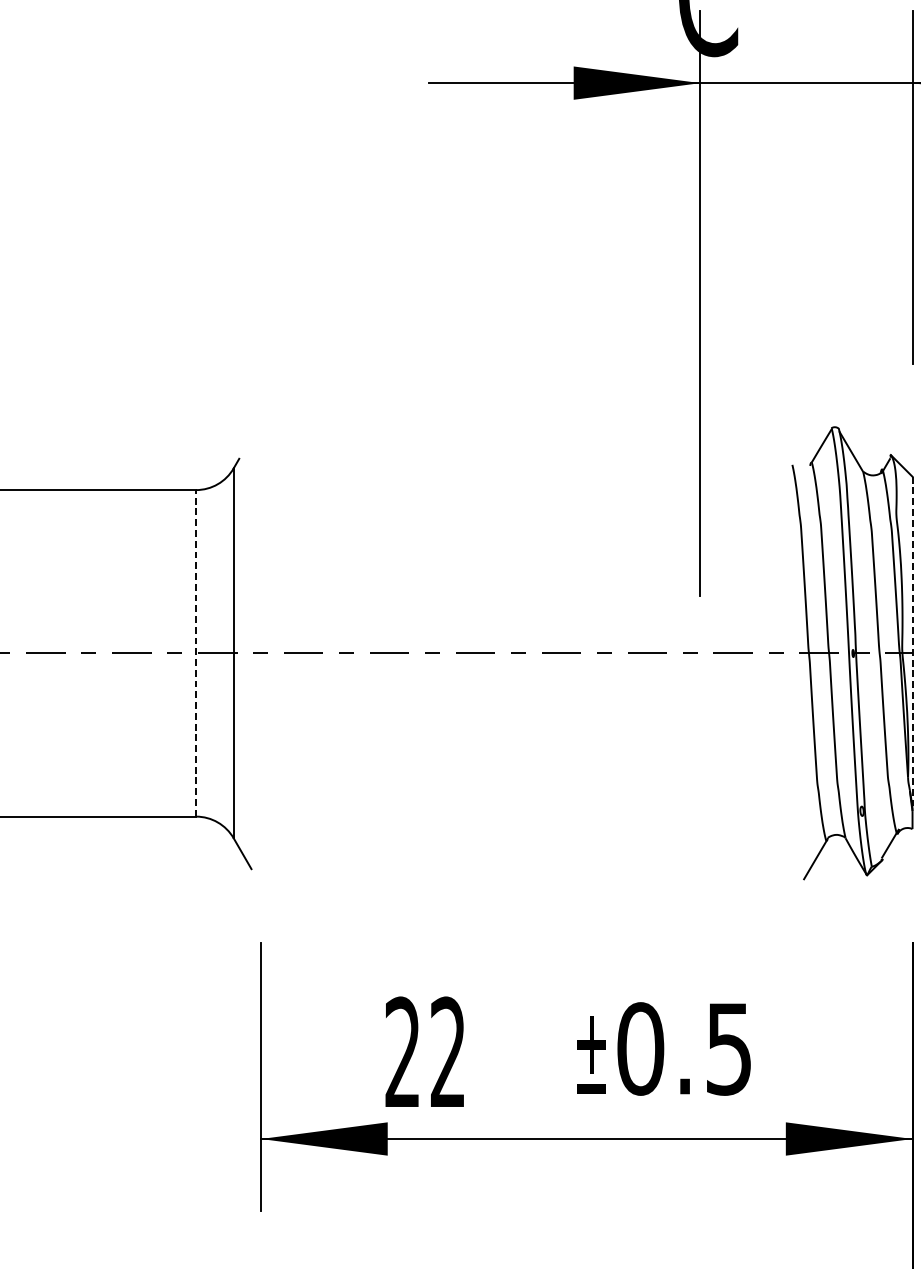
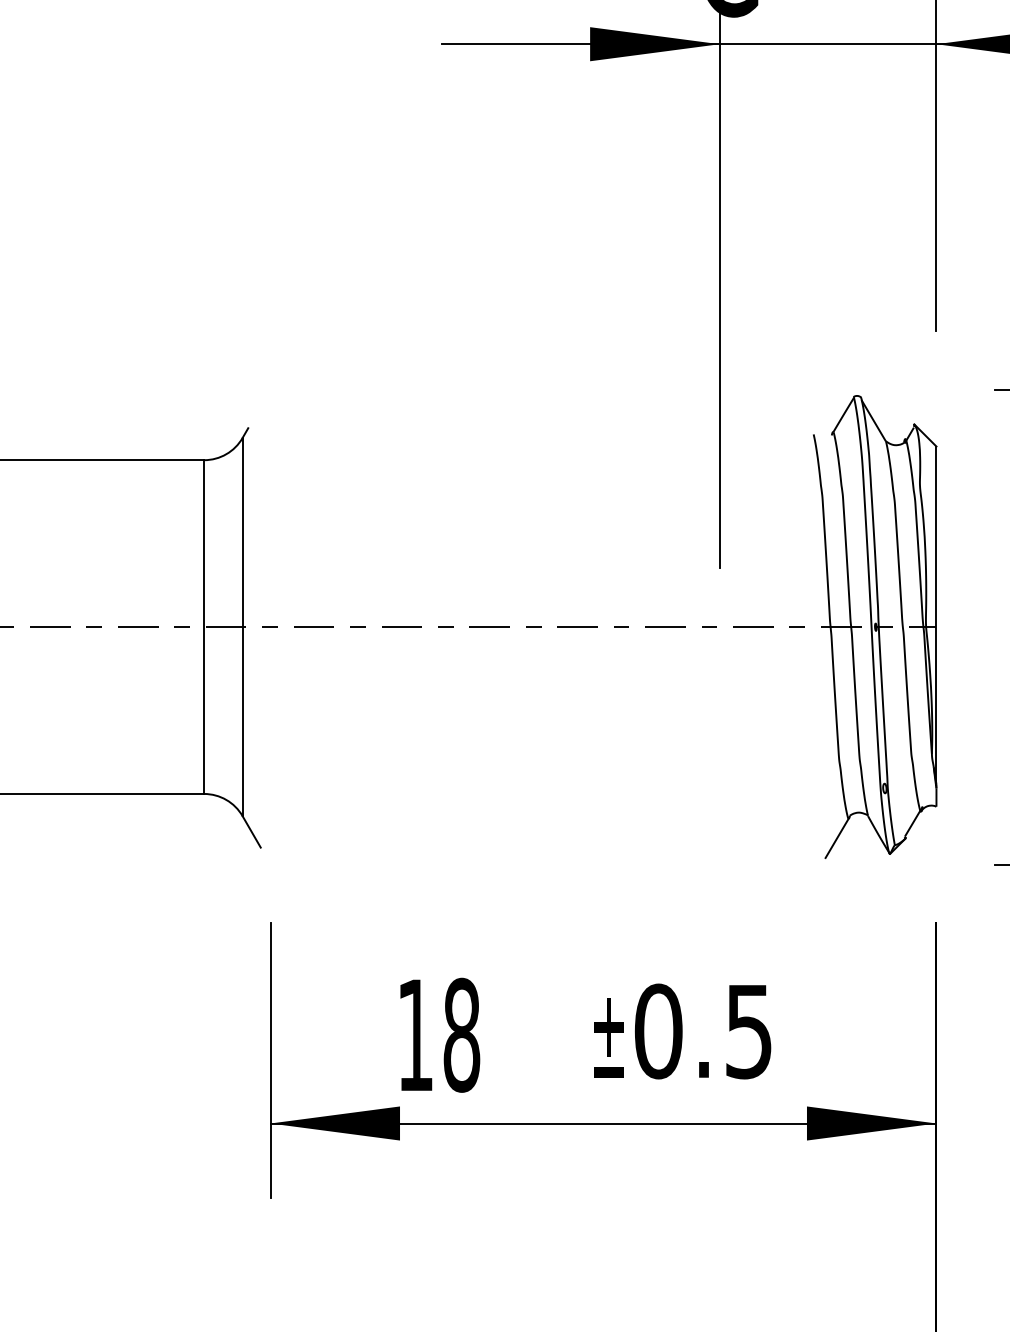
line: (912, 643) -> (936, 616), dashed -> solid
line: (196, 653) -> (204, 627), dashed -> solid
text: (425, 1051) -> (438, 1034), 22 -> 18

